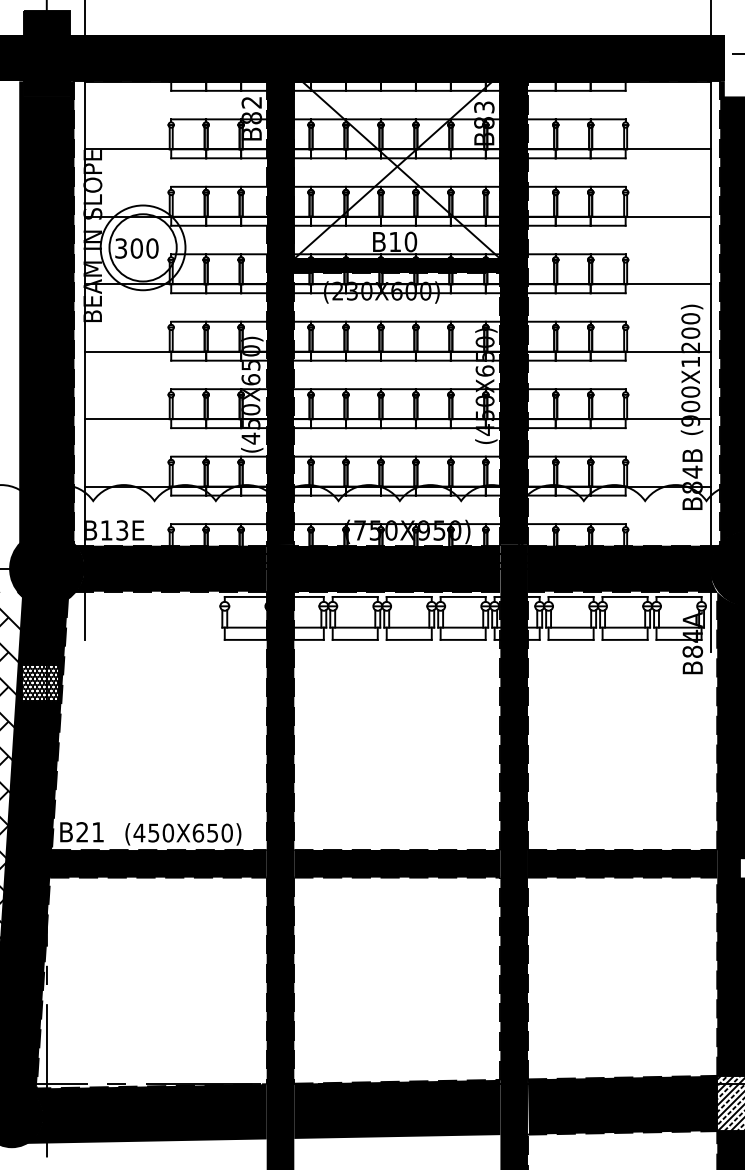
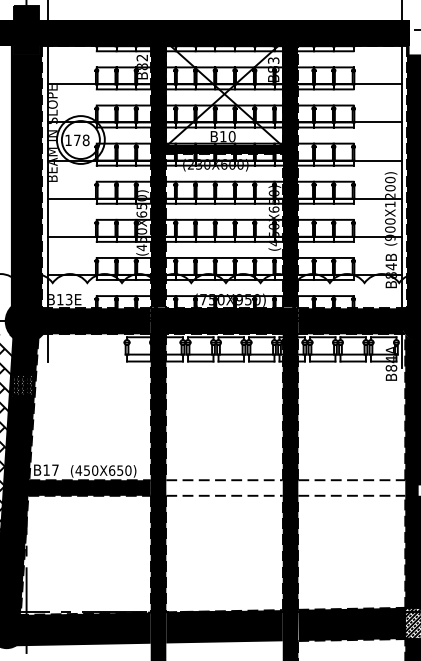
text: (137, 248) -> (77, 140), 300 -> 178
text: (89, 831) -> (50, 469), B21 -> B17
fill: (397, 862) -> (224, 487), removed
fill: (622, 862) -> (351, 487), removed

